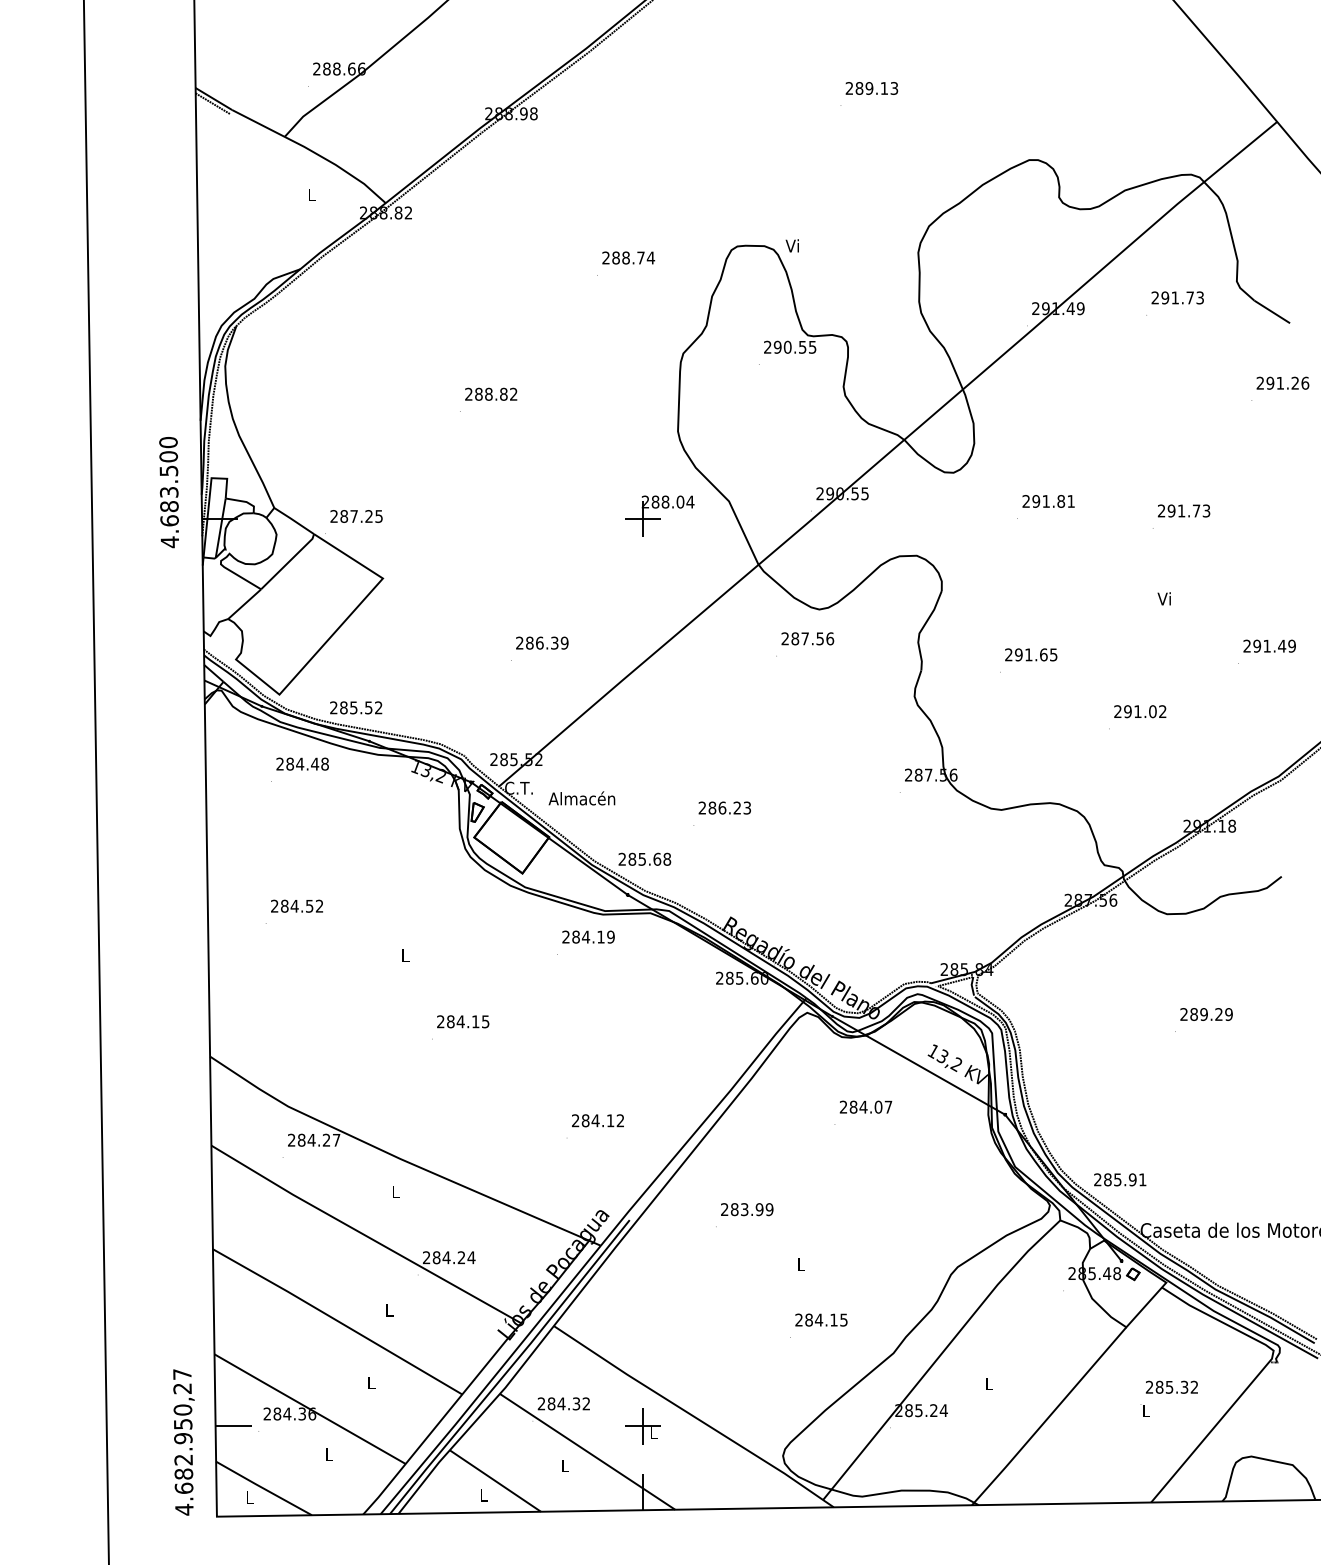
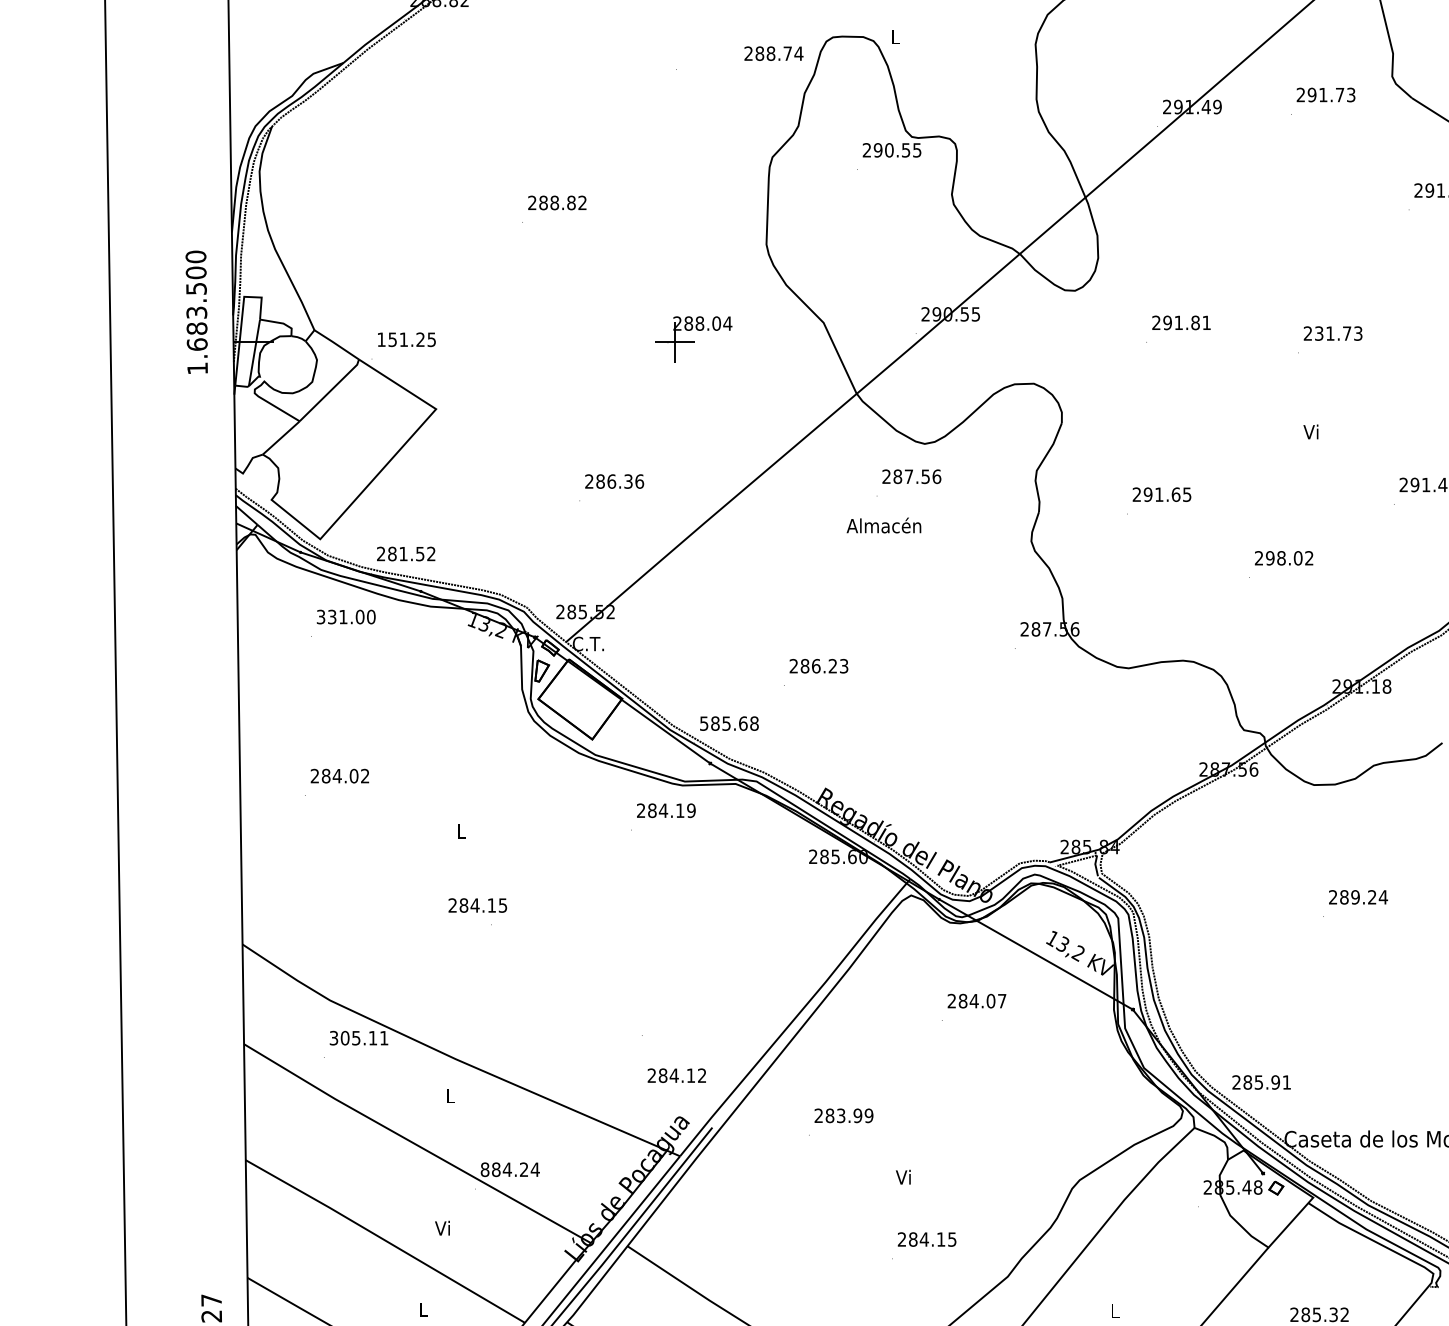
text: (791, 245) -> (893, 36), Vi -> L
text: (628, 257) -> (773, 53), moved
text: (1171, 510) -> (1319, 333), 291.73 -> 231.73
part: (659, 515) -> (693, 338), moved
text: (343, 516) -> (391, 339), 287.25 -> 151.25
text: (169, 542) -> (197, 368), 4.683.500 -> 1.683.500
text: (564, 642) -> (639, 480), 286.39 -> 286.36
text: (353, 707) -> (403, 553), 285.52 -> 281.52
text: (1137, 711) -> (1280, 558), 291.02 -> 298.02
text: (302, 763) -> (346, 616), 284.48 -> 331.00
text: (581, 798) -> (883, 525), moved
text: (621, 858) -> (703, 722), 285.68 -> 585.68
text: (309, 905) -> (353, 775), 284.52 -> 284.02
text: (1228, 1014) -> (1382, 897), 289.29 -> 289.24
text: (463, 1021) -> (478, 905), moved
text: (597, 1120) -> (676, 1075), moved
text: (314, 1139) -> (359, 1037), 284.27 -> 305.11
text: (426, 1257) -> (484, 1169), 284.24 -> 884.24
text: (799, 1263) -> (902, 1176), L -> Vi
text: (388, 1309) -> (442, 1227), L -> Vi

